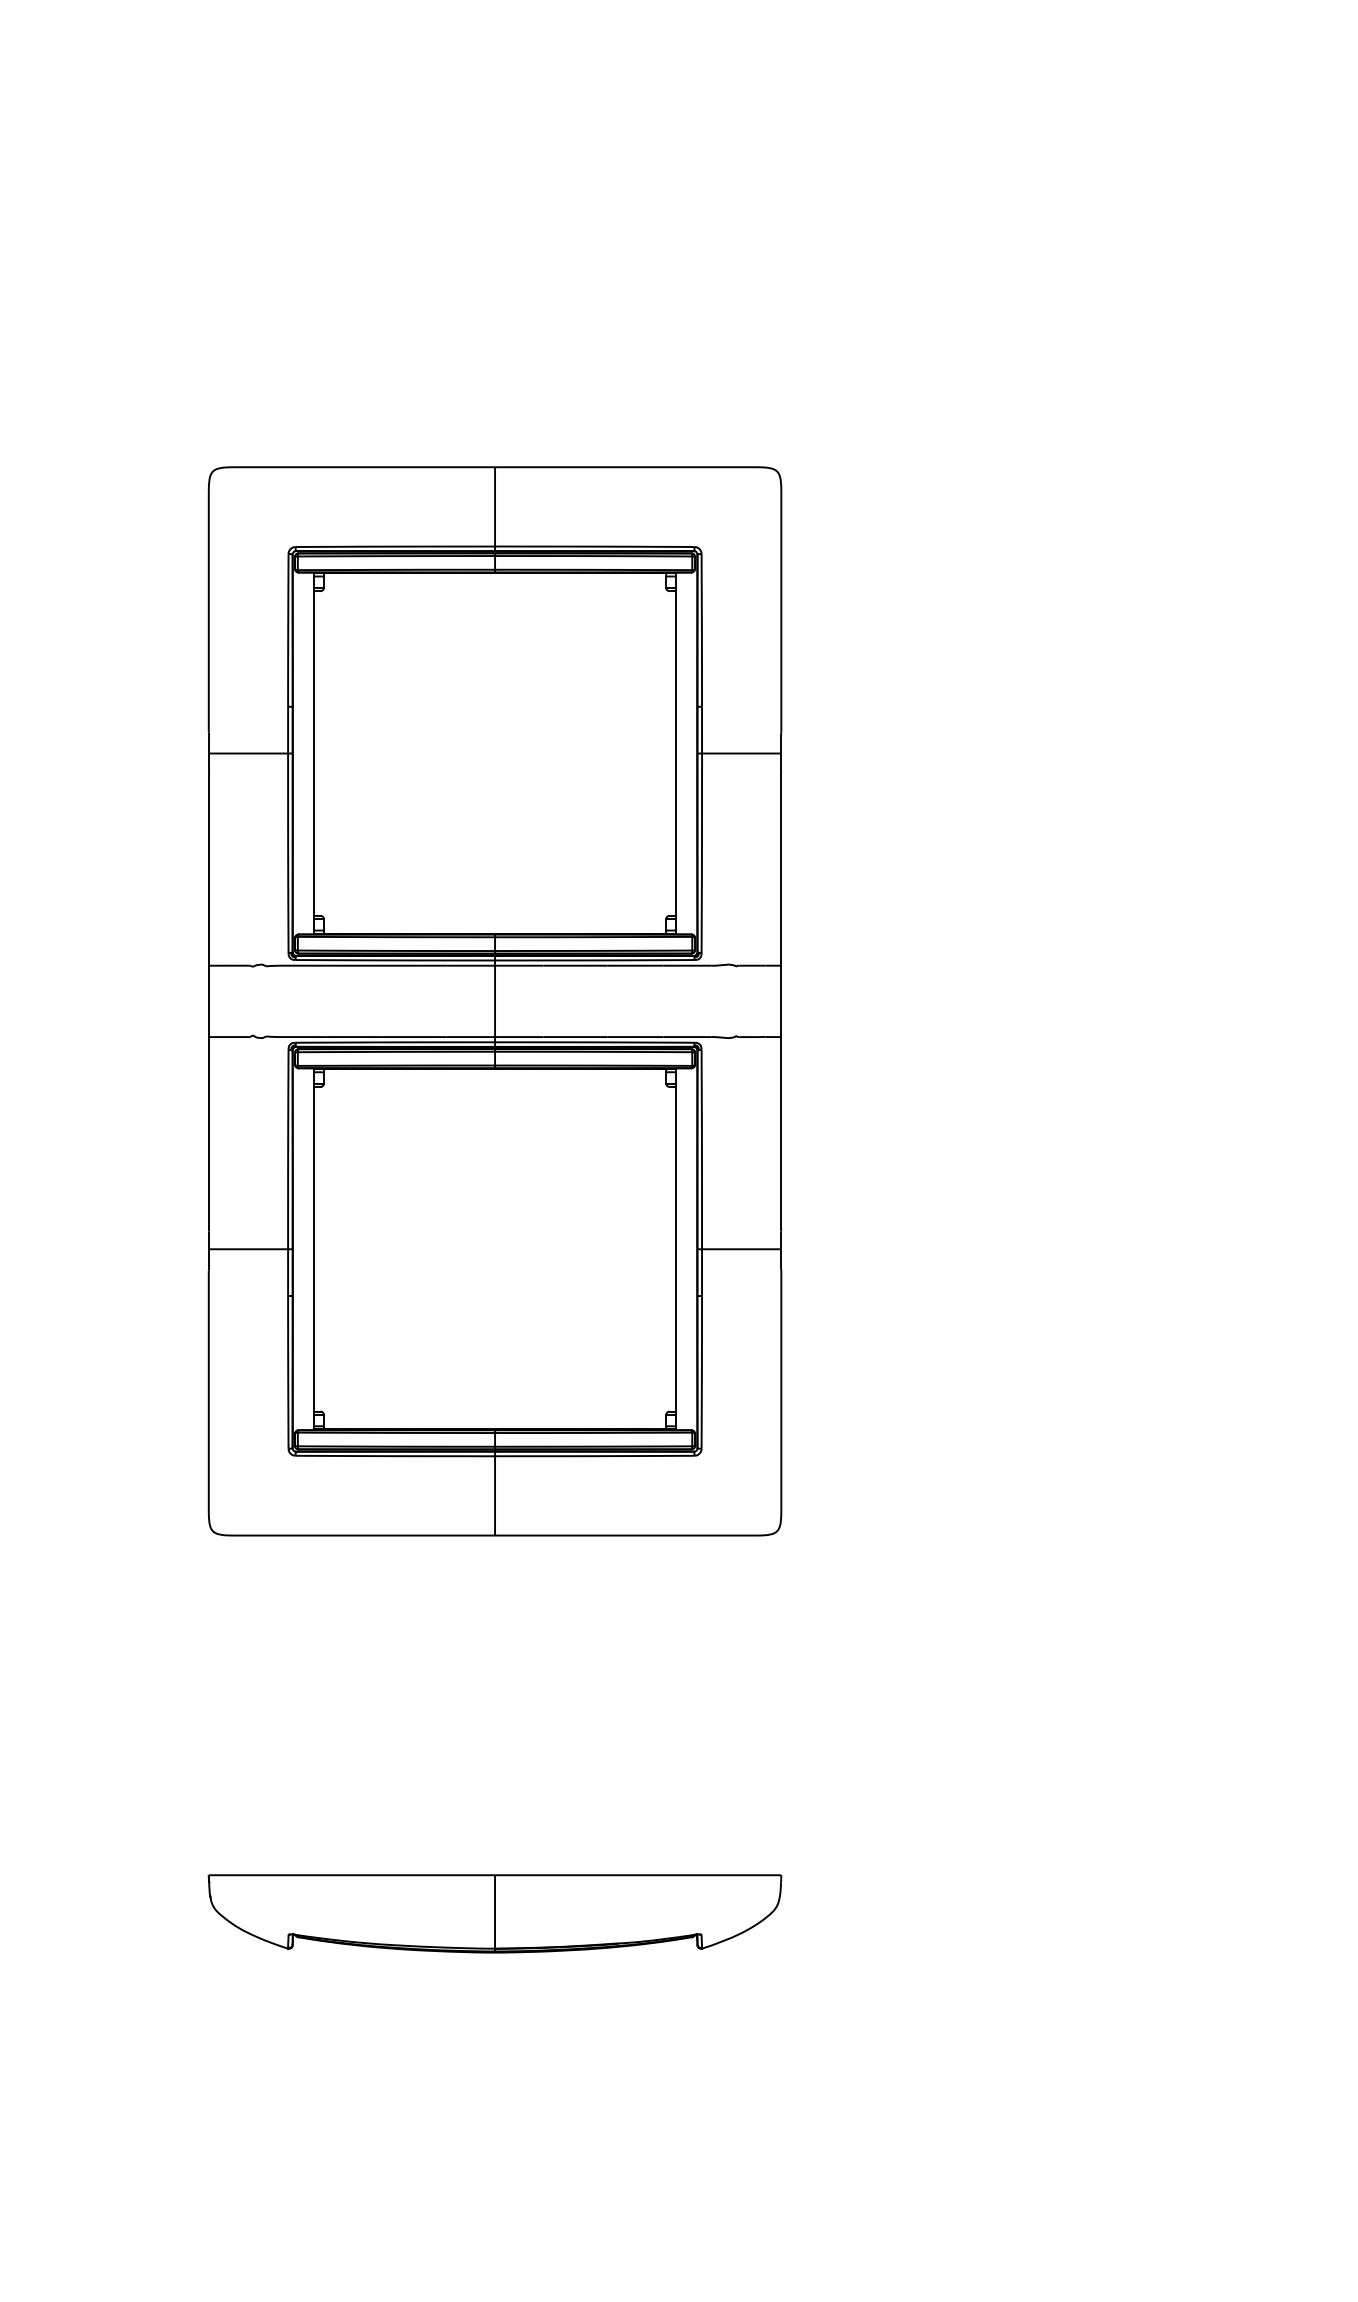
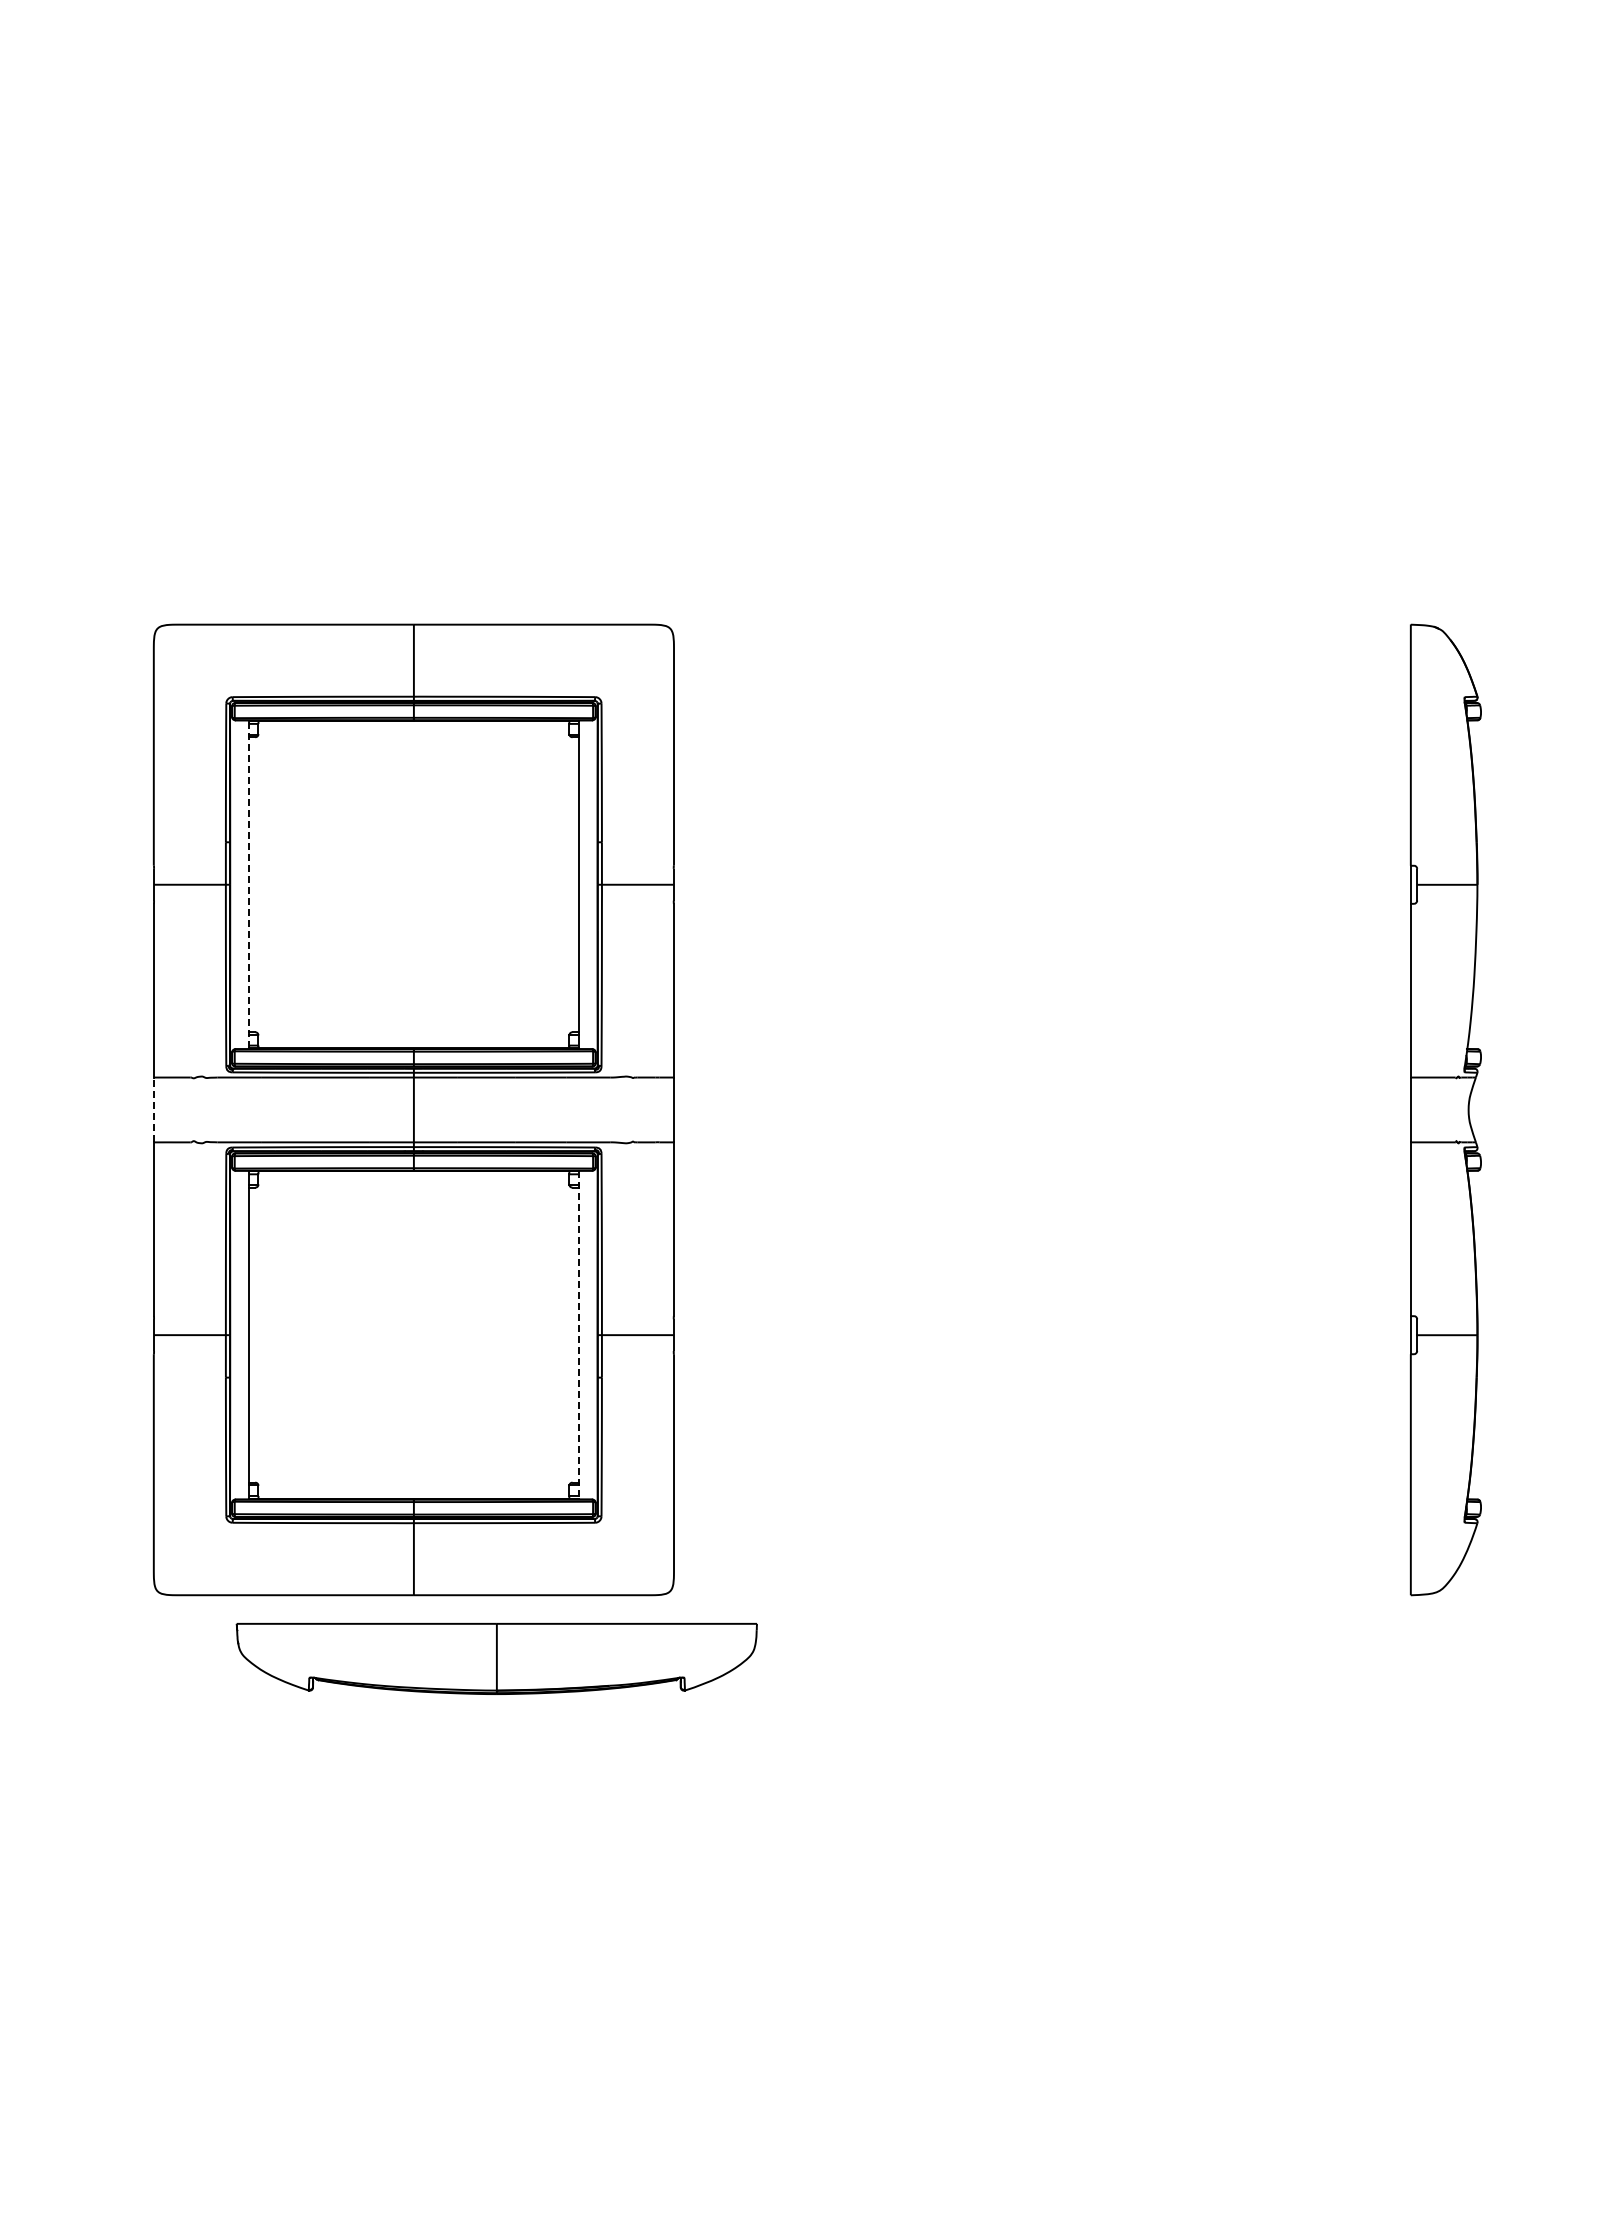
line: (314, 753) -> (249, 884), solid -> dashed
line: (208, 1000) -> (153, 1109), solid -> dashed
line: (676, 1249) -> (578, 1335), solid -> dashed
part: (494, 1913) -> (496, 1658), moved

